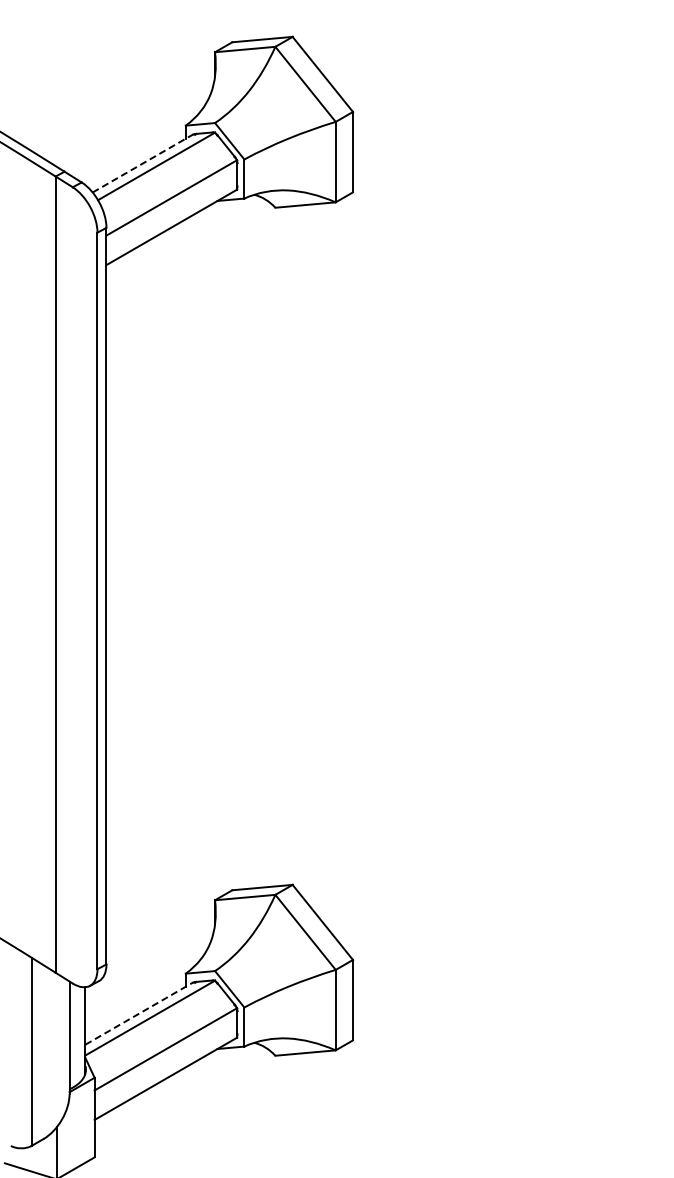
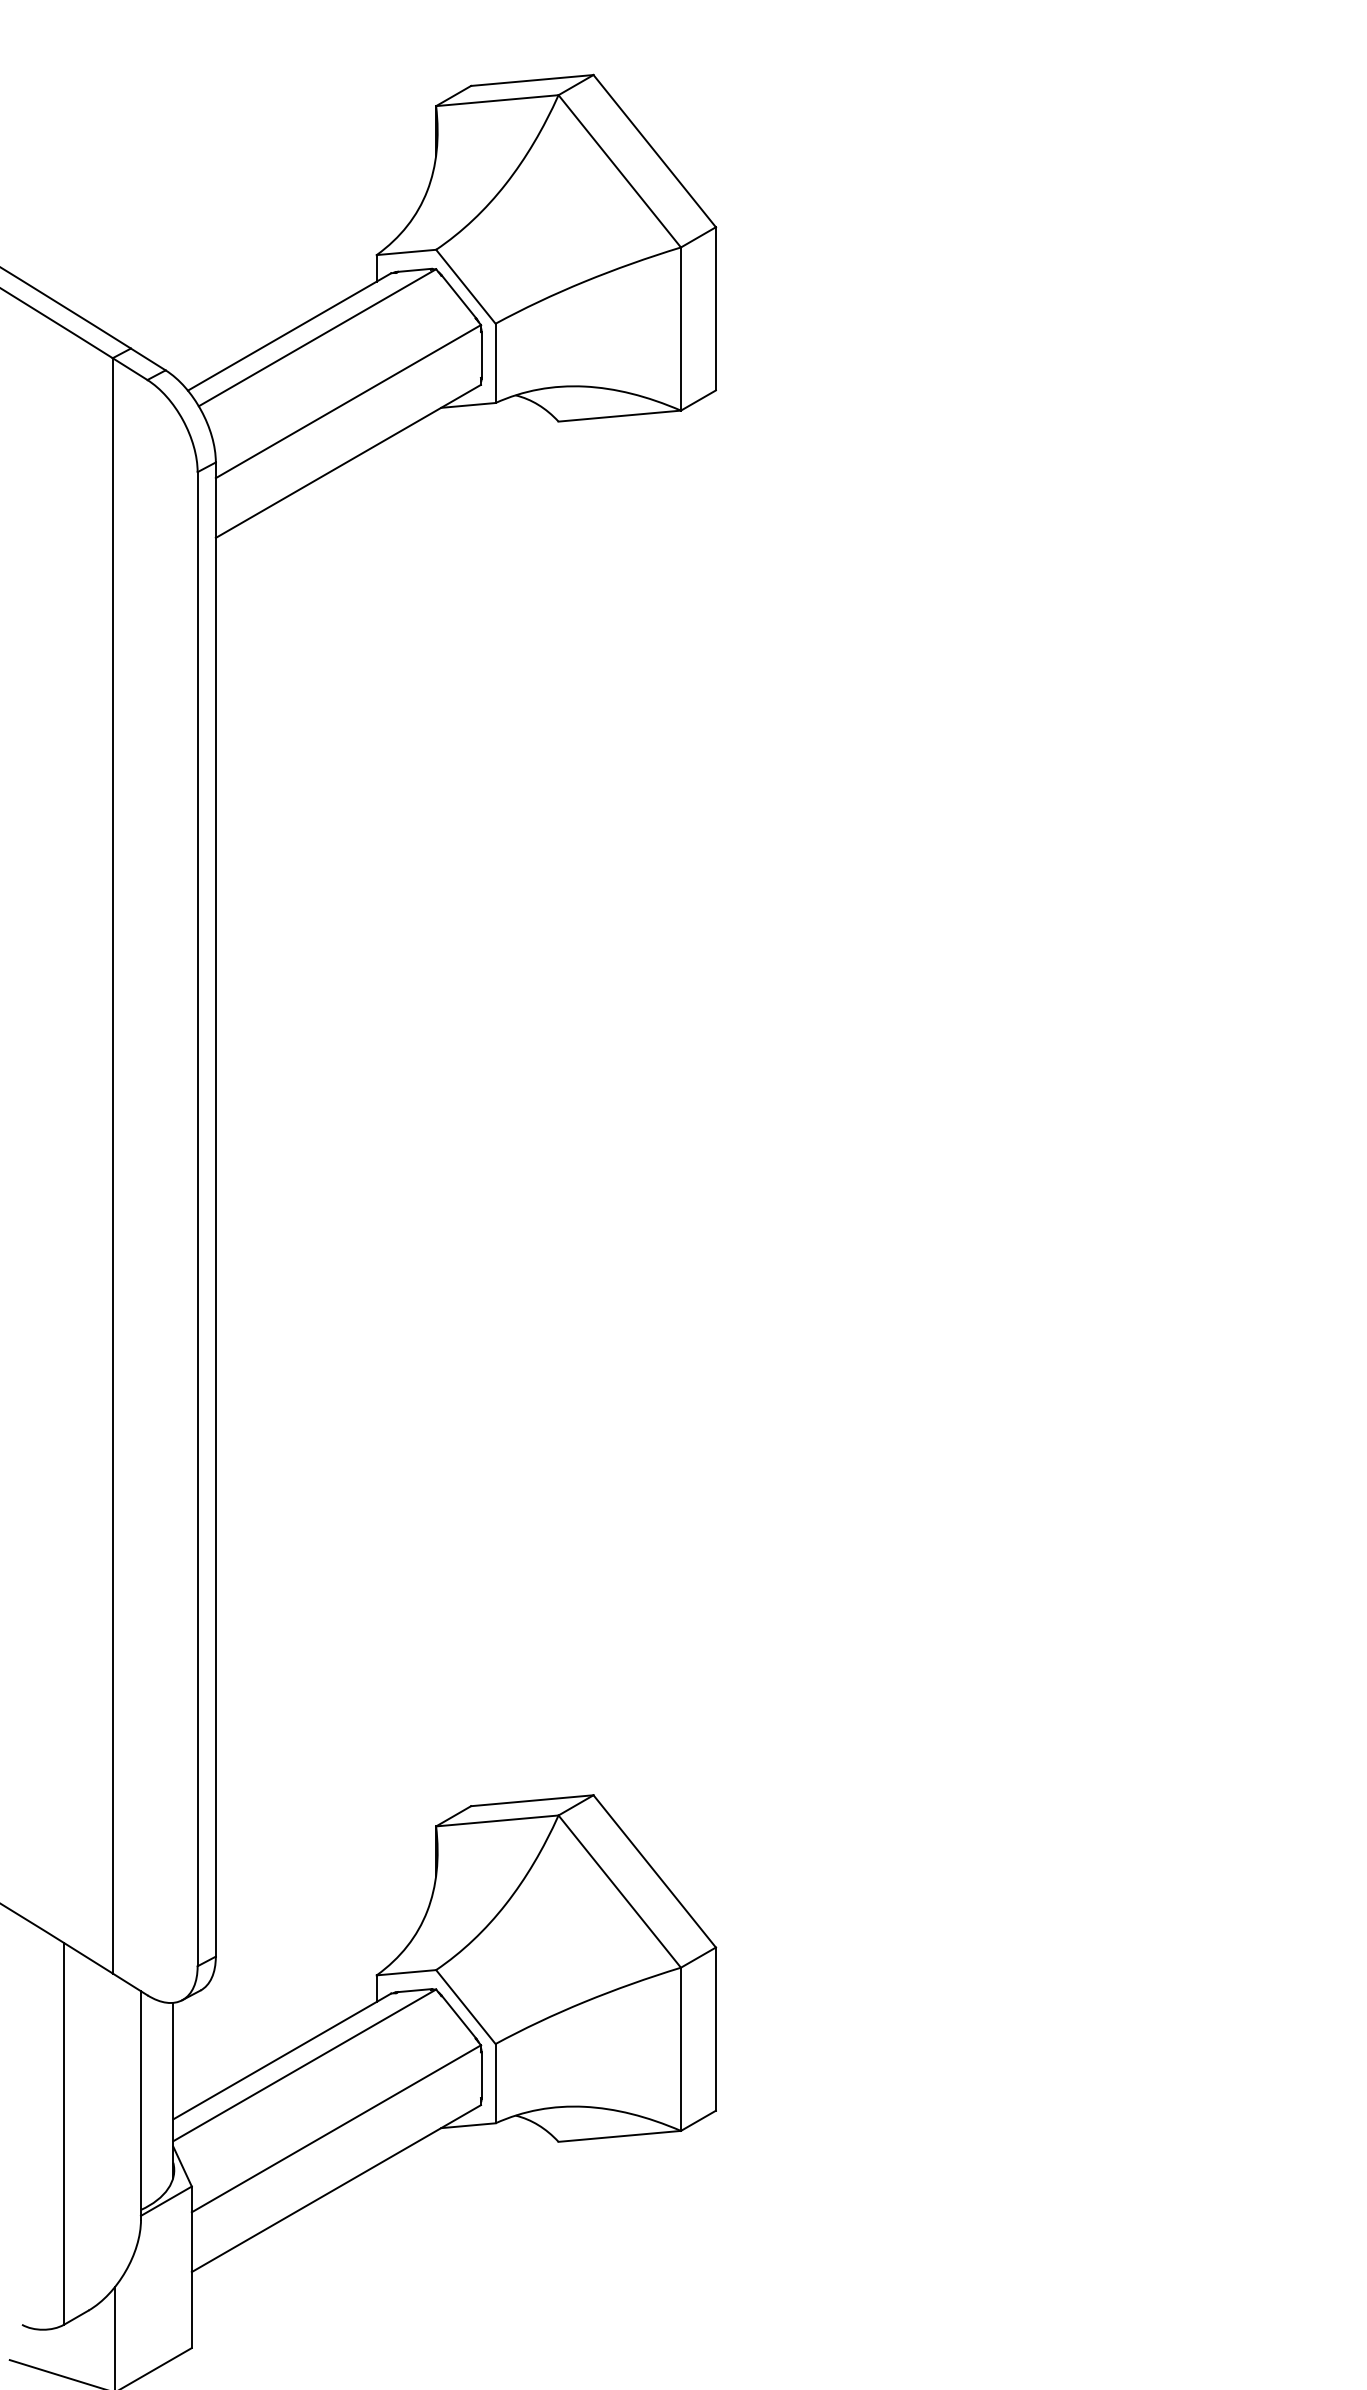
line: (142, 163) -> (288, 331), dashed -> solid
line: (139, 1013) -> (282, 2056), dashed -> solid

